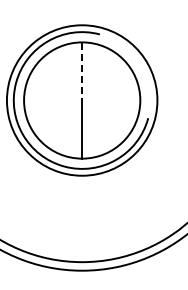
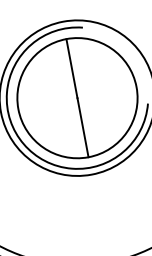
line: (82, 71) -> (72, 68), dashed -> solid

